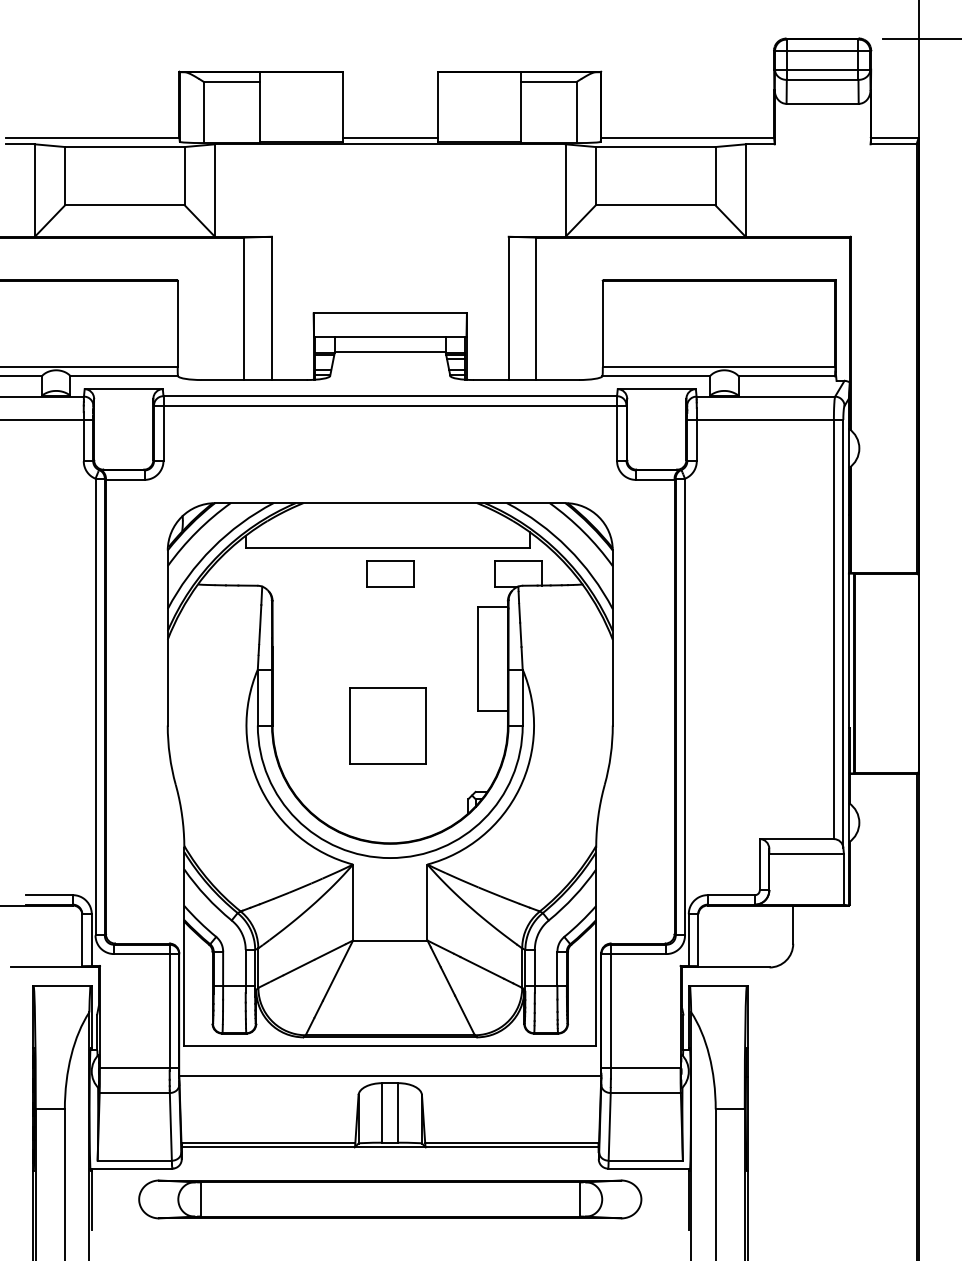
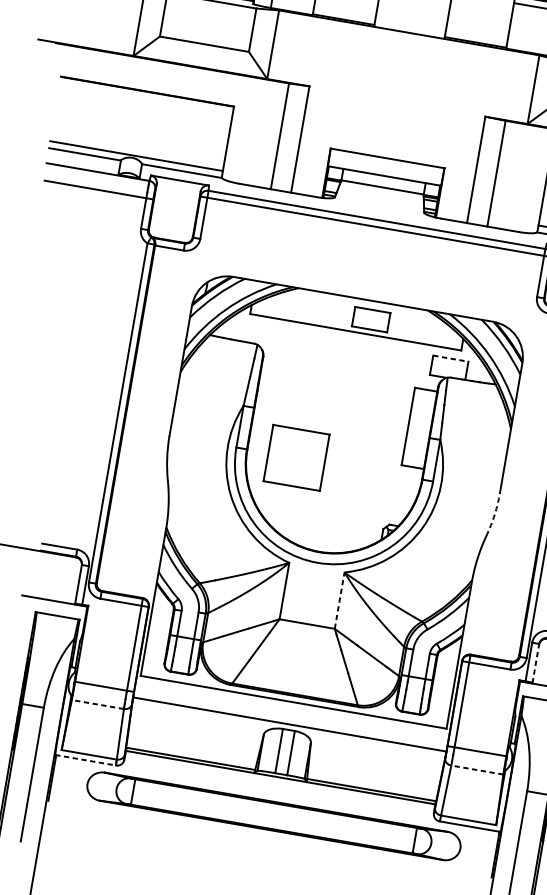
line: (389, 138) -> (409, 28), removed
line: (518, 560) -> (451, 358), solid -> dashed
part: (390, 573) -> (371, 319), moved
part: (387, 725) -> (296, 457), moved
arc: (610, 755) -> (494, 514), solid -> dashed
line: (427, 902) -> (339, 600), solid -> dashed
line: (698, 940) -> (536, 663), solid -> dashed
line: (134, 1093) -> (97, 704), solid -> dashed
line: (645, 1093) -> (477, 770), solid -> dashed
line: (131, 1168) -> (85, 760), solid -> dashed

